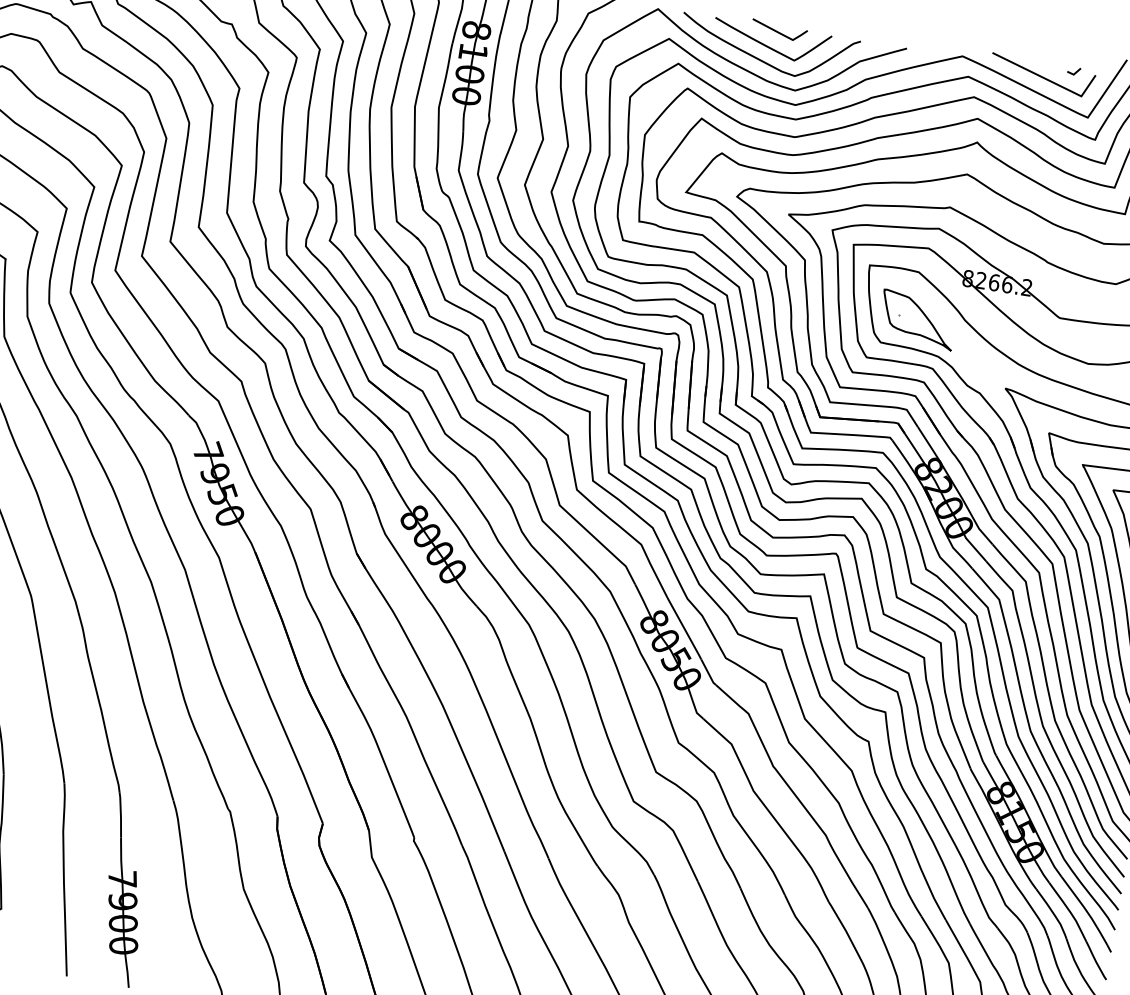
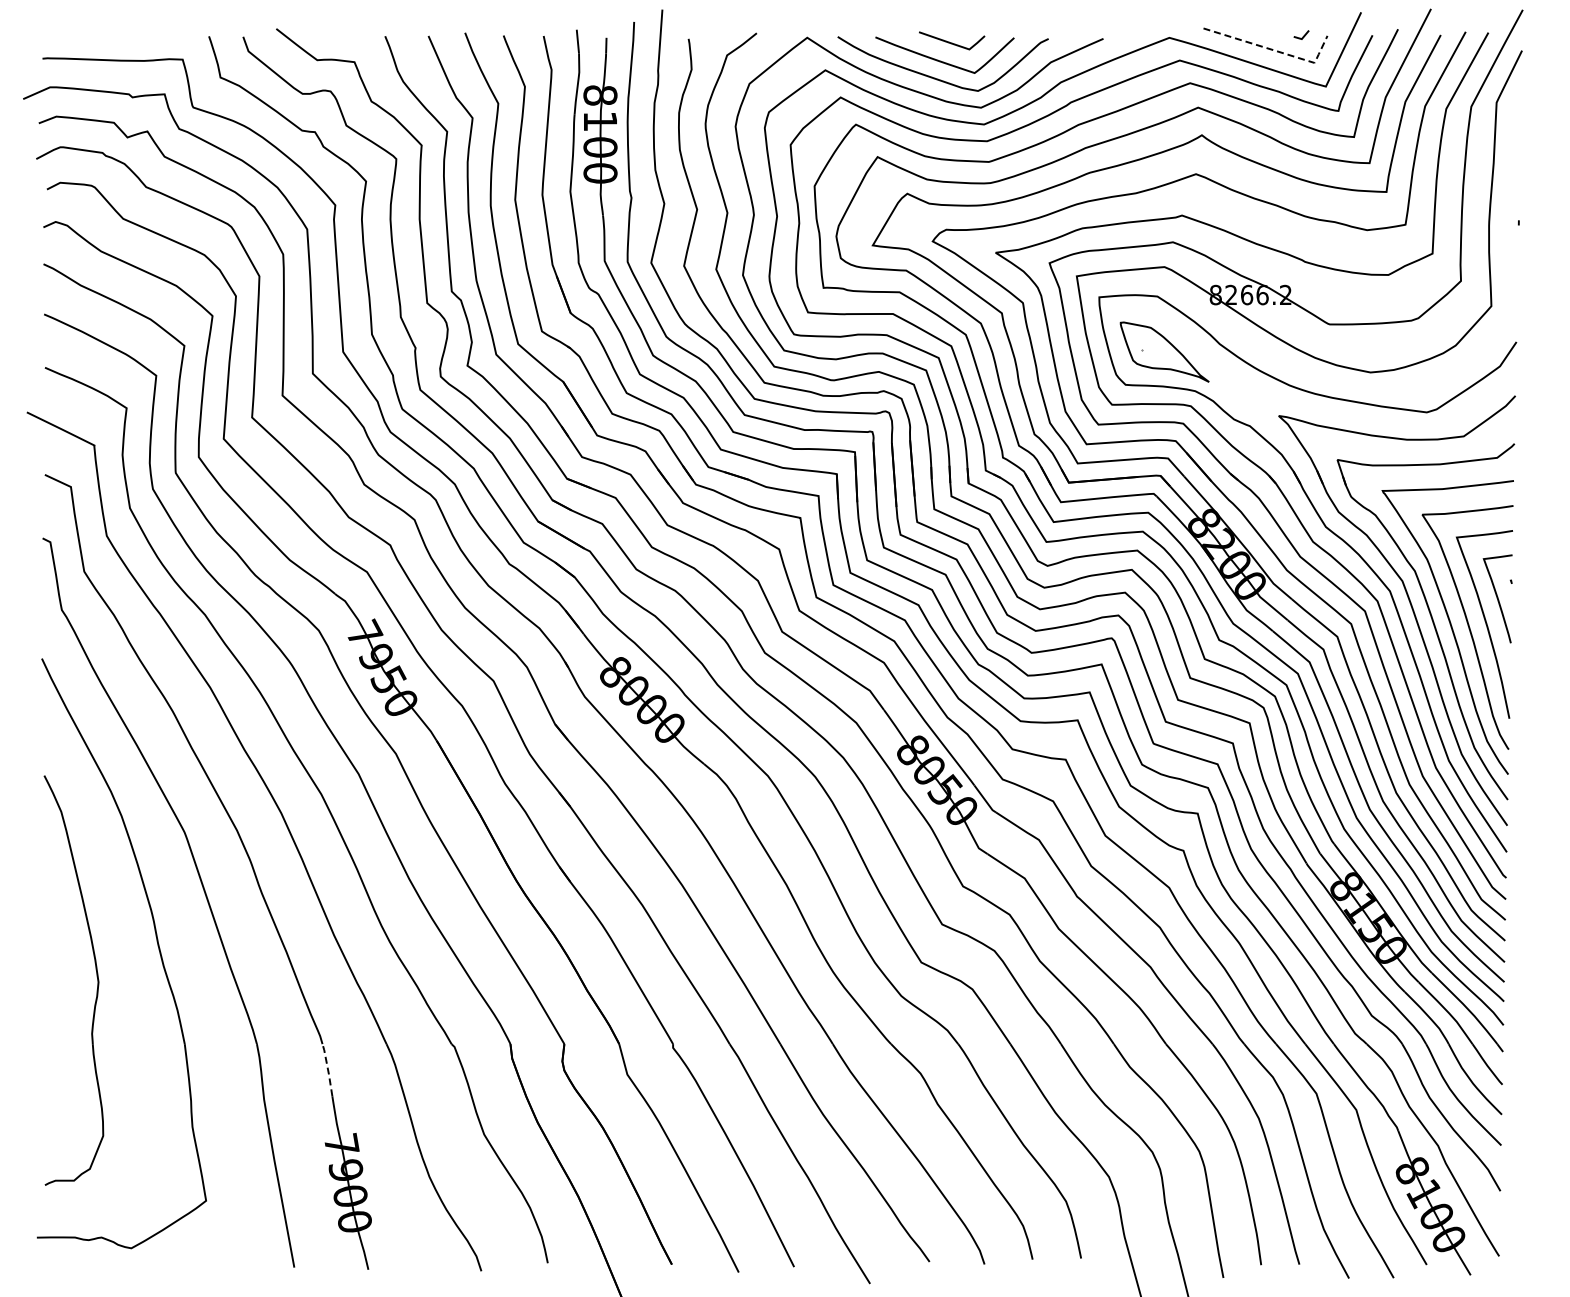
line: (1049, 80) -> (1274, 50), solid -> dashed
line: (120, 814) -> (327, 1069), solid -> dashed

